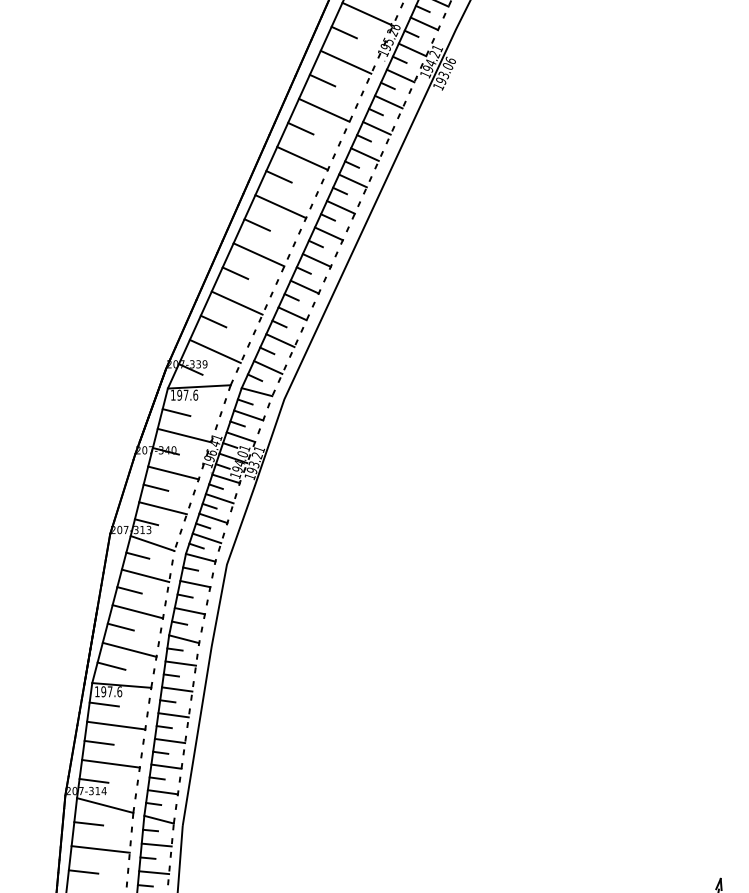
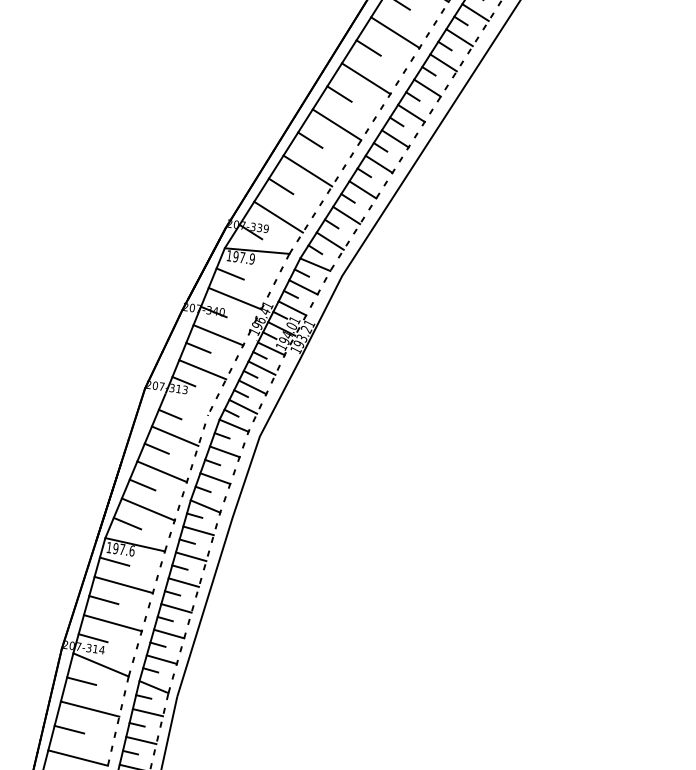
text: (195, 394) -> (252, 258), 197.6 -> 197.9
line: (152, 543) -> (186, 404), removed

